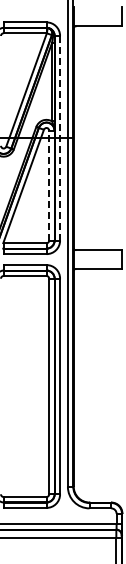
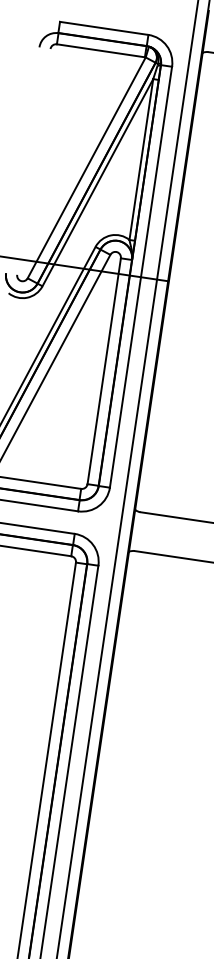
line: (60, 138) -> (141, 277), dashed -> solid
line: (49, 185) -> (104, 371), dashed -> solid

